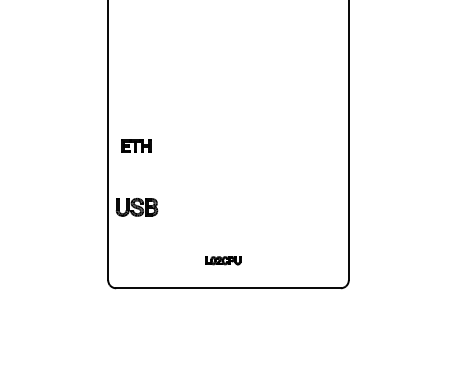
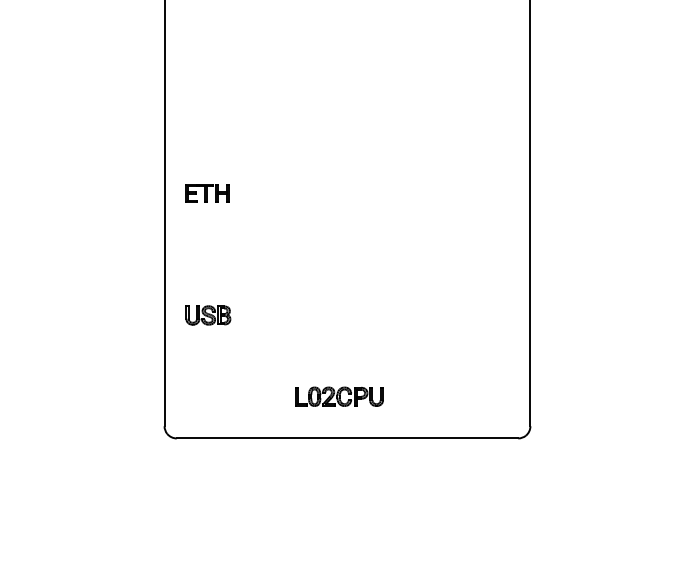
part: (136, 145) -> (207, 192), moved
part: (136, 207) -> (207, 315), size x0.71
part: (223, 260) -> (339, 396), size x1.67

